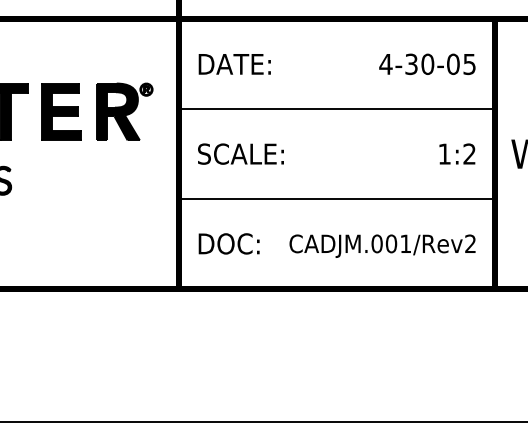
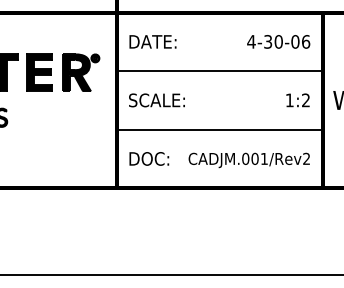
text: (470, 63) -> (306, 41), 4-30-05 -> 4-30-06

